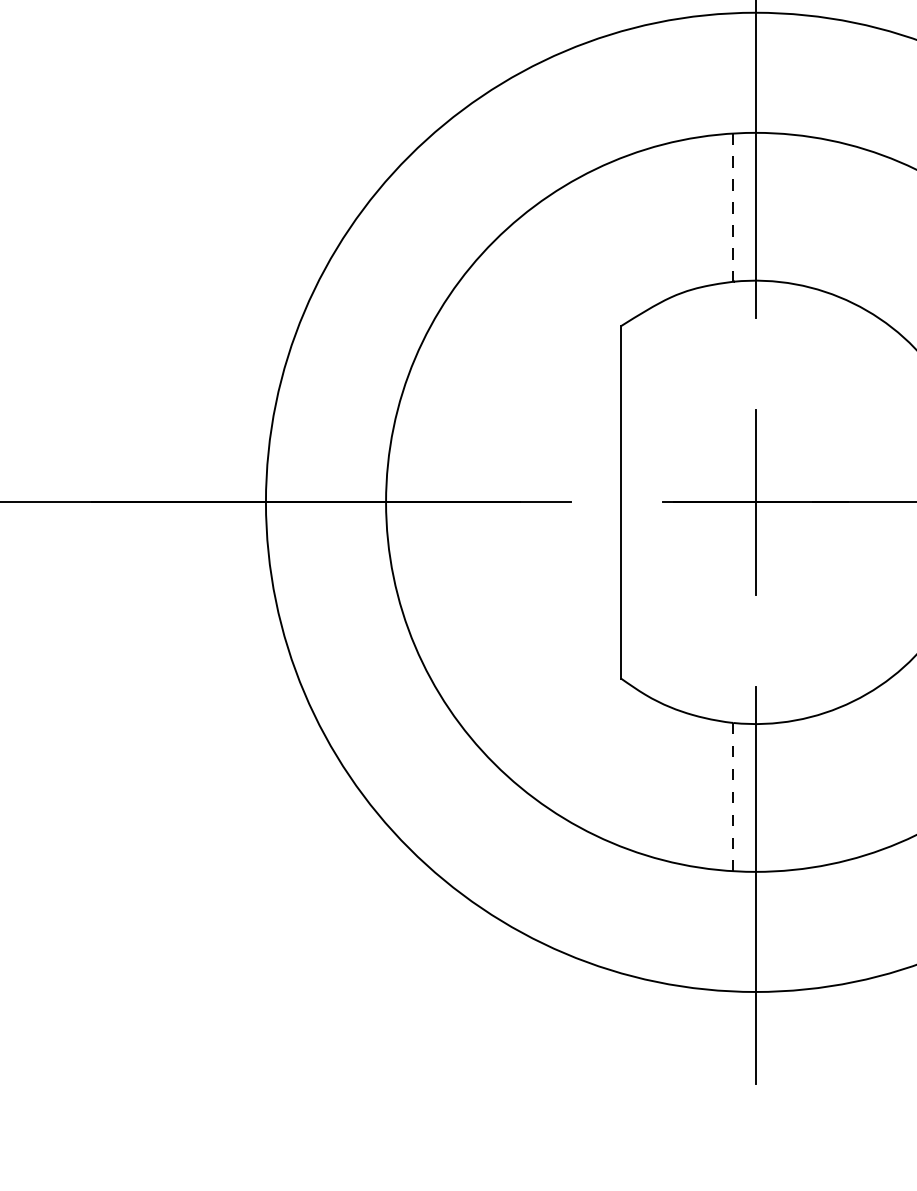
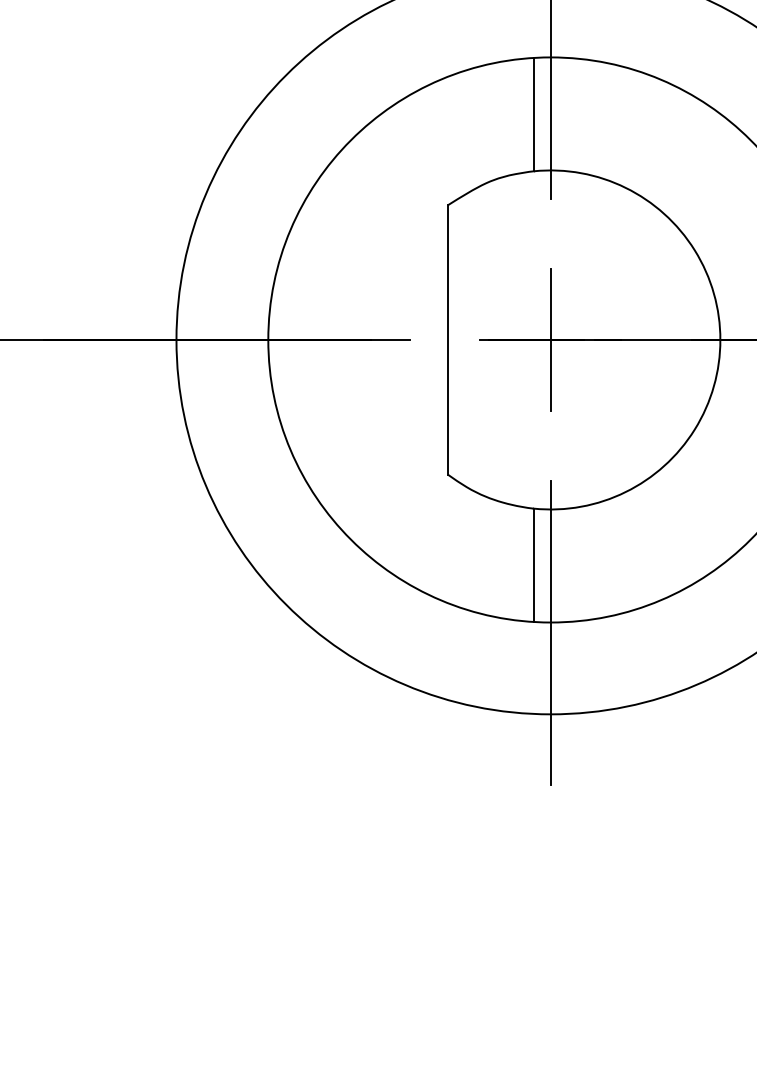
line: (732, 207) -> (533, 114), dashed -> solid
line: (732, 797) -> (533, 565), dashed -> solid

